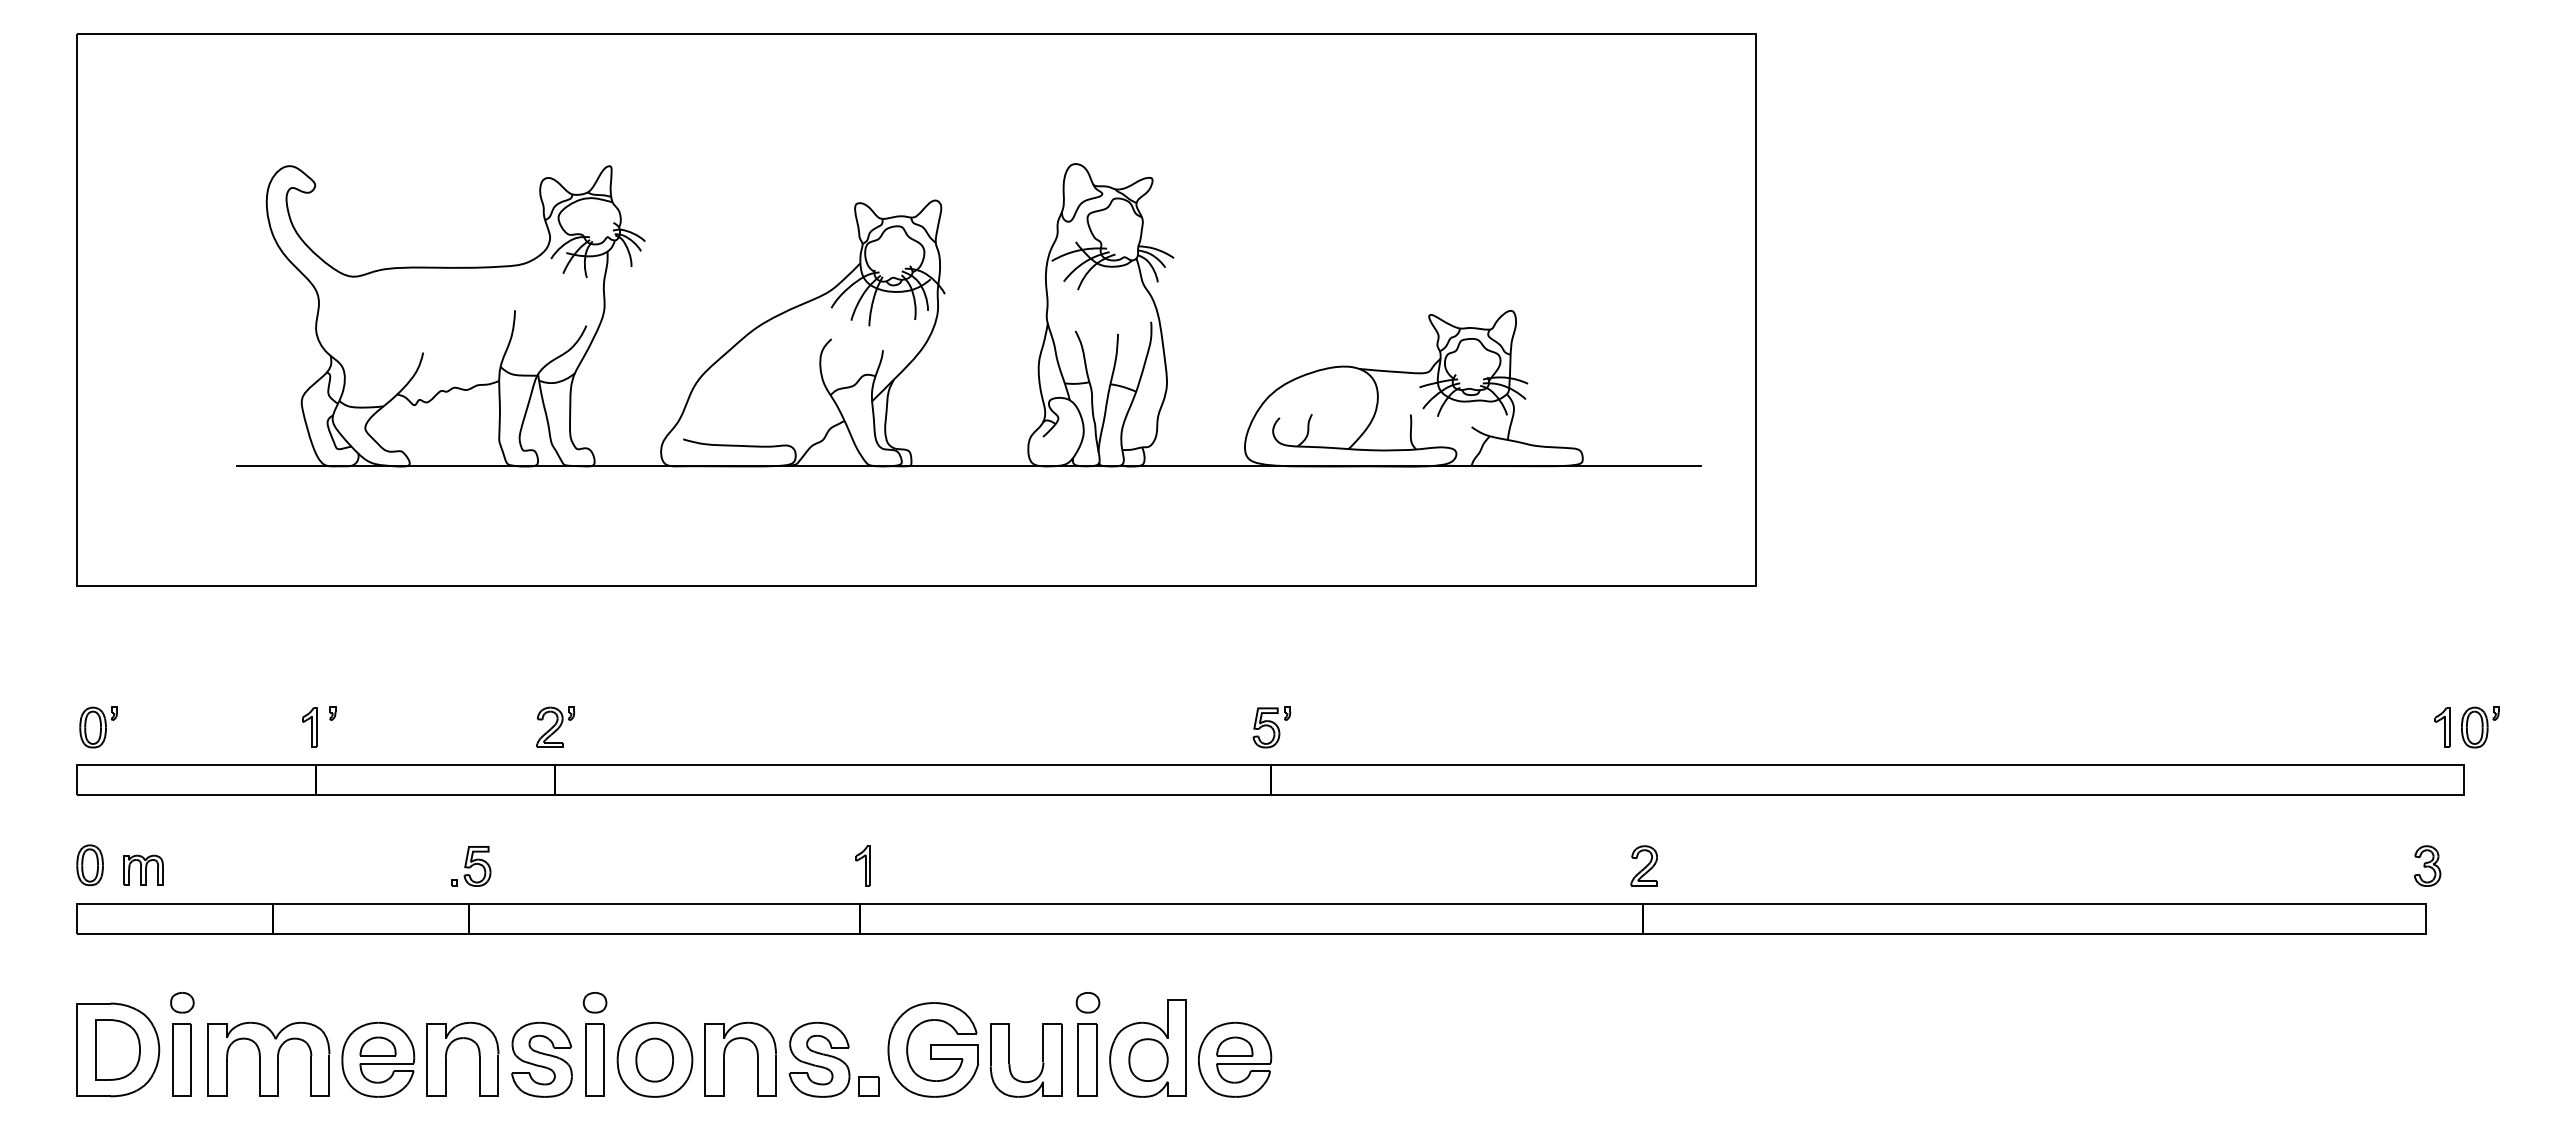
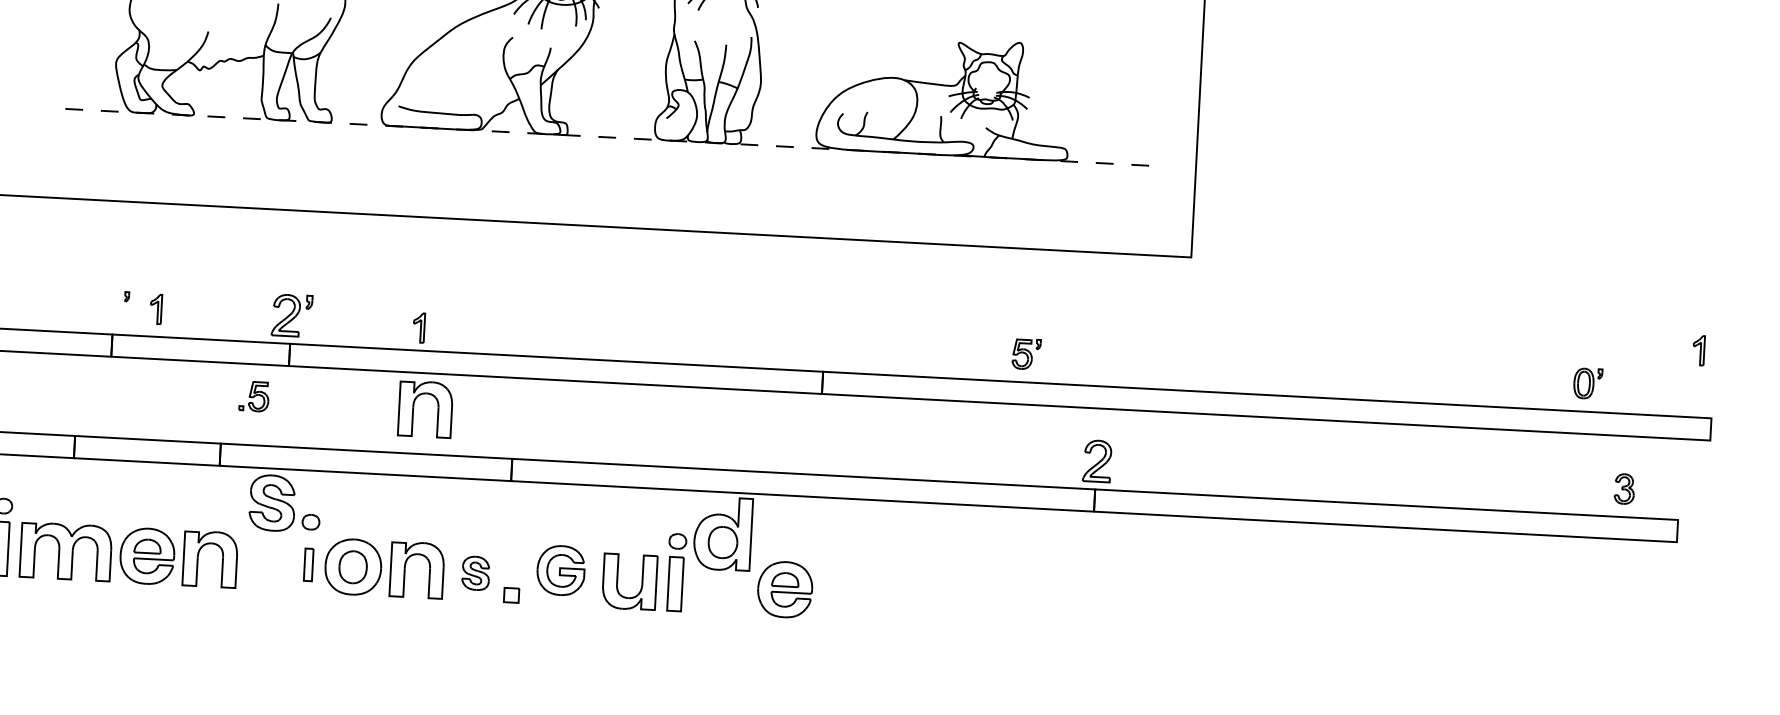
line: (968, 466) -> (609, 137), solid -> dashed
part: (555, 726) -> (292, 315), size x1.4
part: (309, 727) -> (156, 309), moved
part: (1271, 727) -> (1026, 354), moved
part: (2442, 727) -> (1698, 350), moved
part: (2480, 727) -> (1588, 383), moved
part: (725, 838) -> (414, 405), added
part: (862, 865) -> (418, 327), moved
part: (1643, 865) -> (1096, 460), size x1.4
part: (2427, 865) -> (1624, 488), moved
part: (471, 866) -> (254, 396), moved
part: (1147, 1048) -> (722, 533), moved
part: (933, 1049) -> (561, 570), size x0.7
part: (541, 1059) -> (272, 502), moved
part: (594, 1059) -> (308, 564), size x0.6
part: (819, 1059) -> (475, 573), size x0.6

